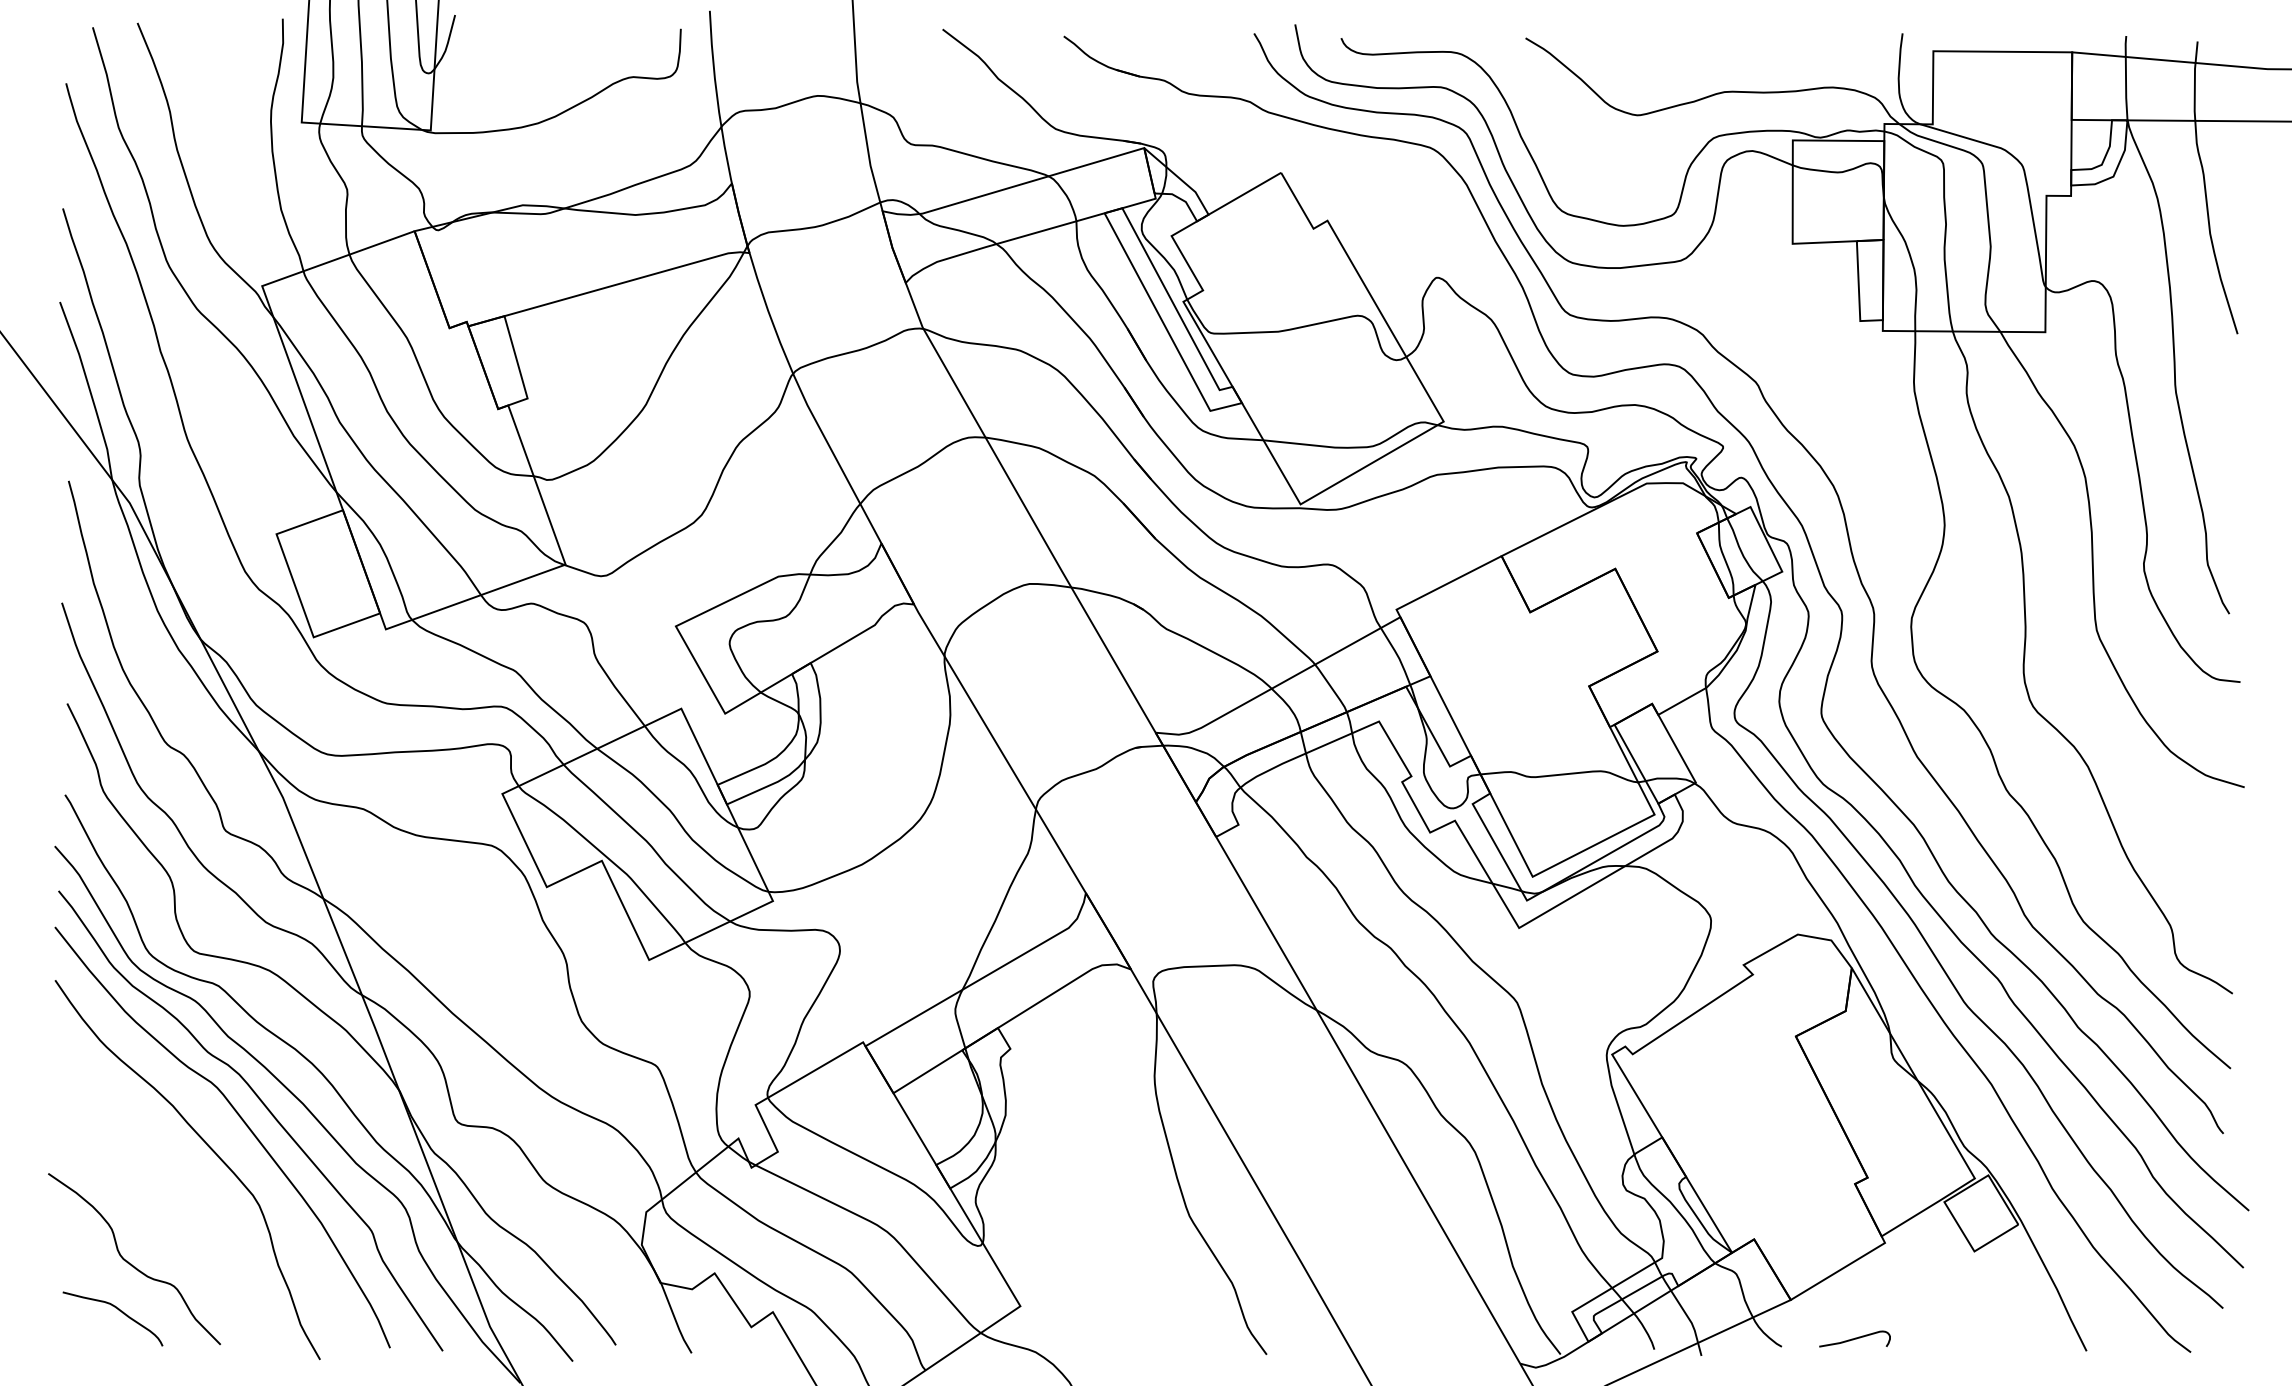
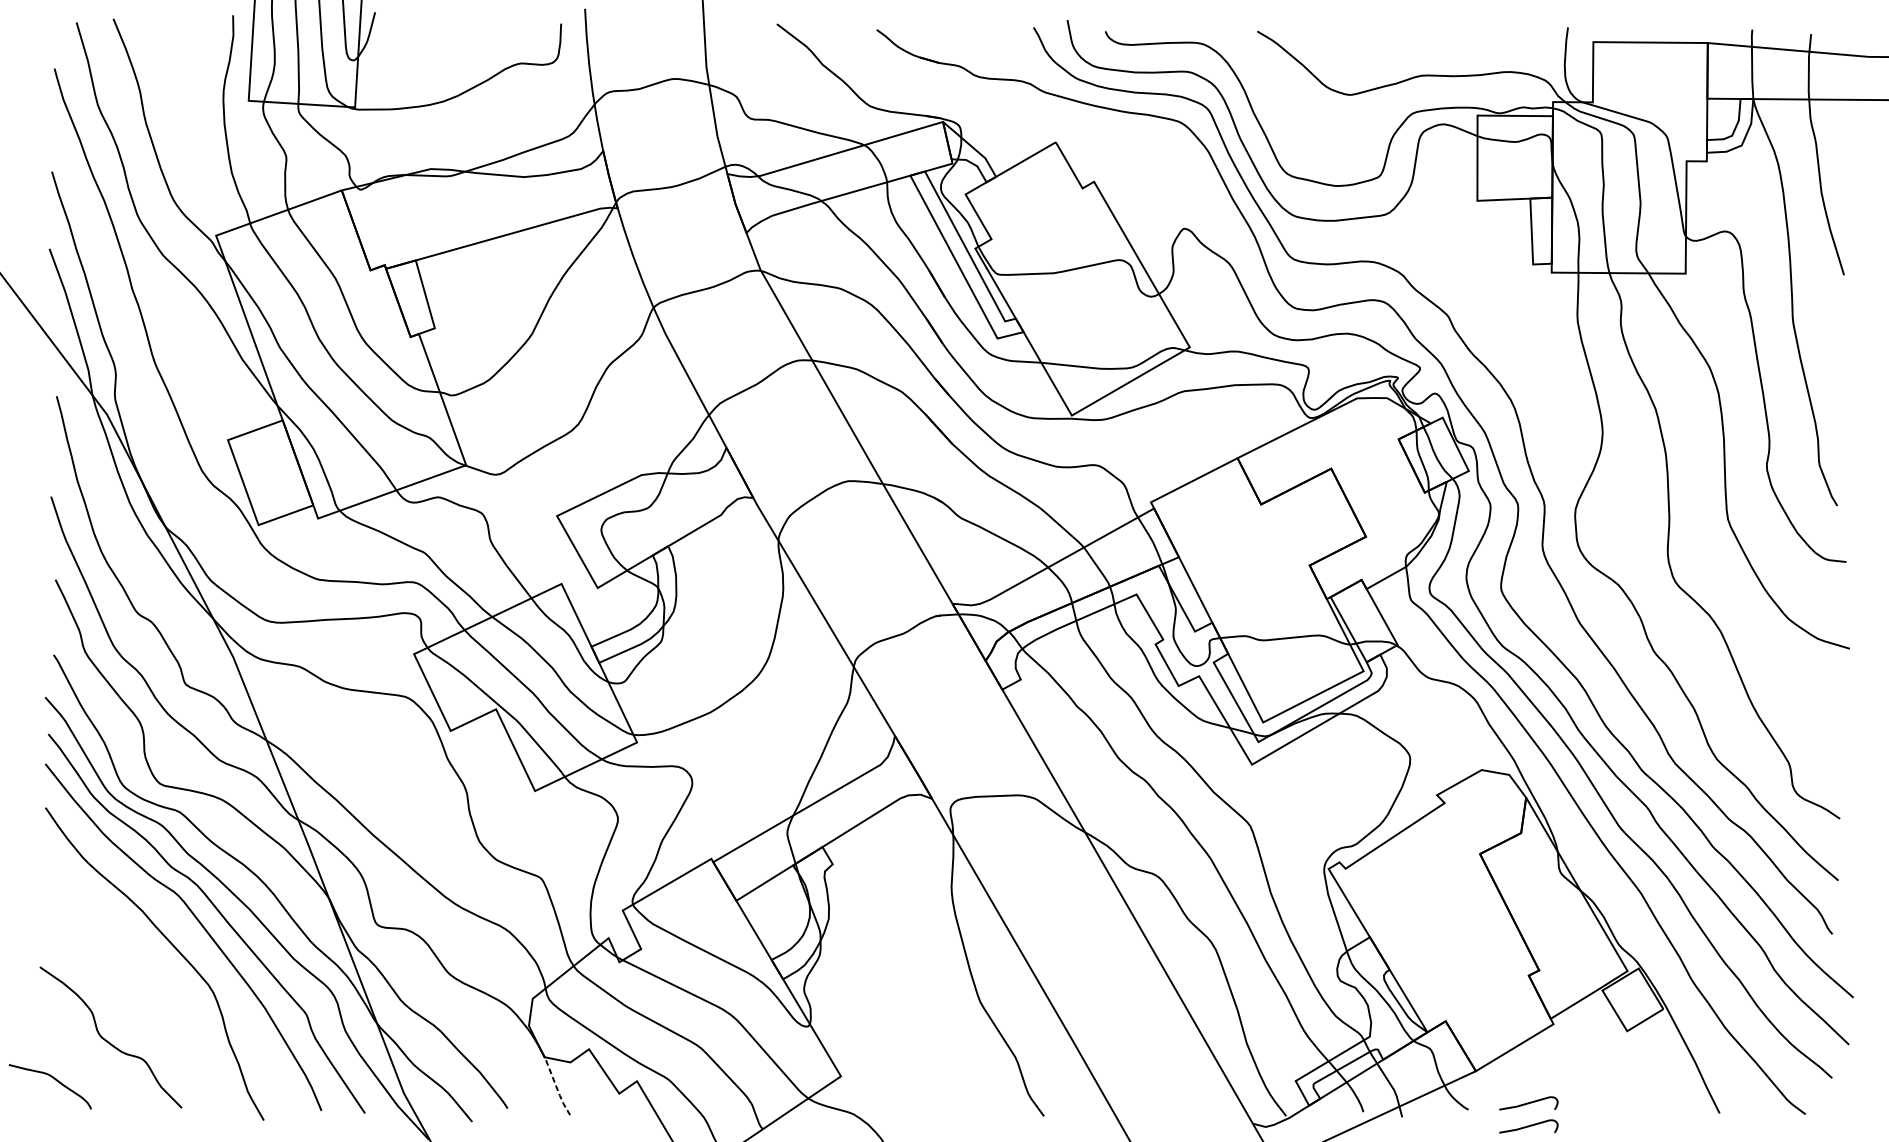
curve: (119, 1311) -> (55, 1080), moved
line: (675, 1320) -> (556, 1088), solid -> dashed
curve: (1854, 1366) -> (1528, 1126), added

